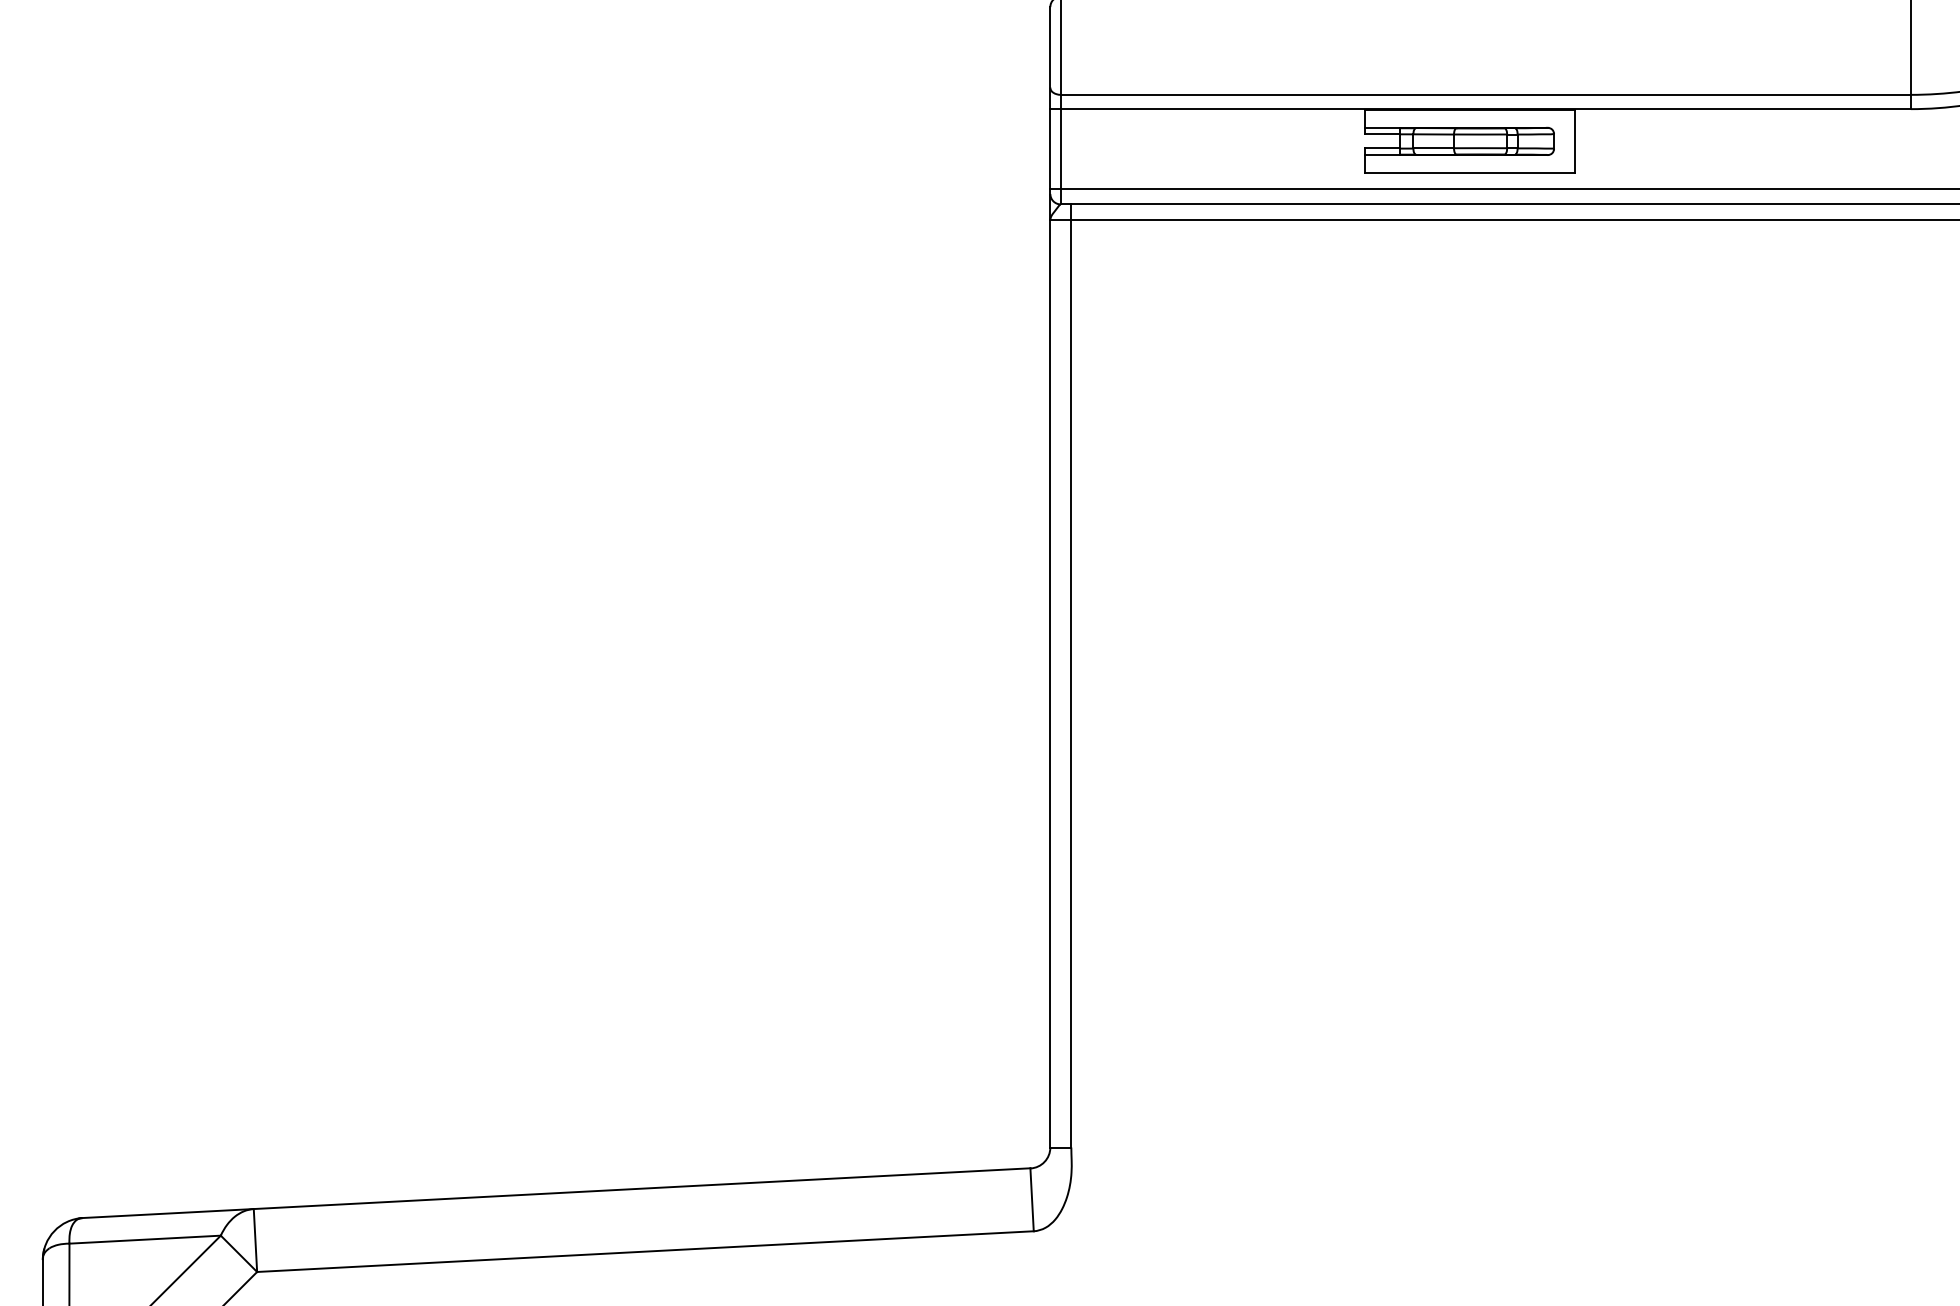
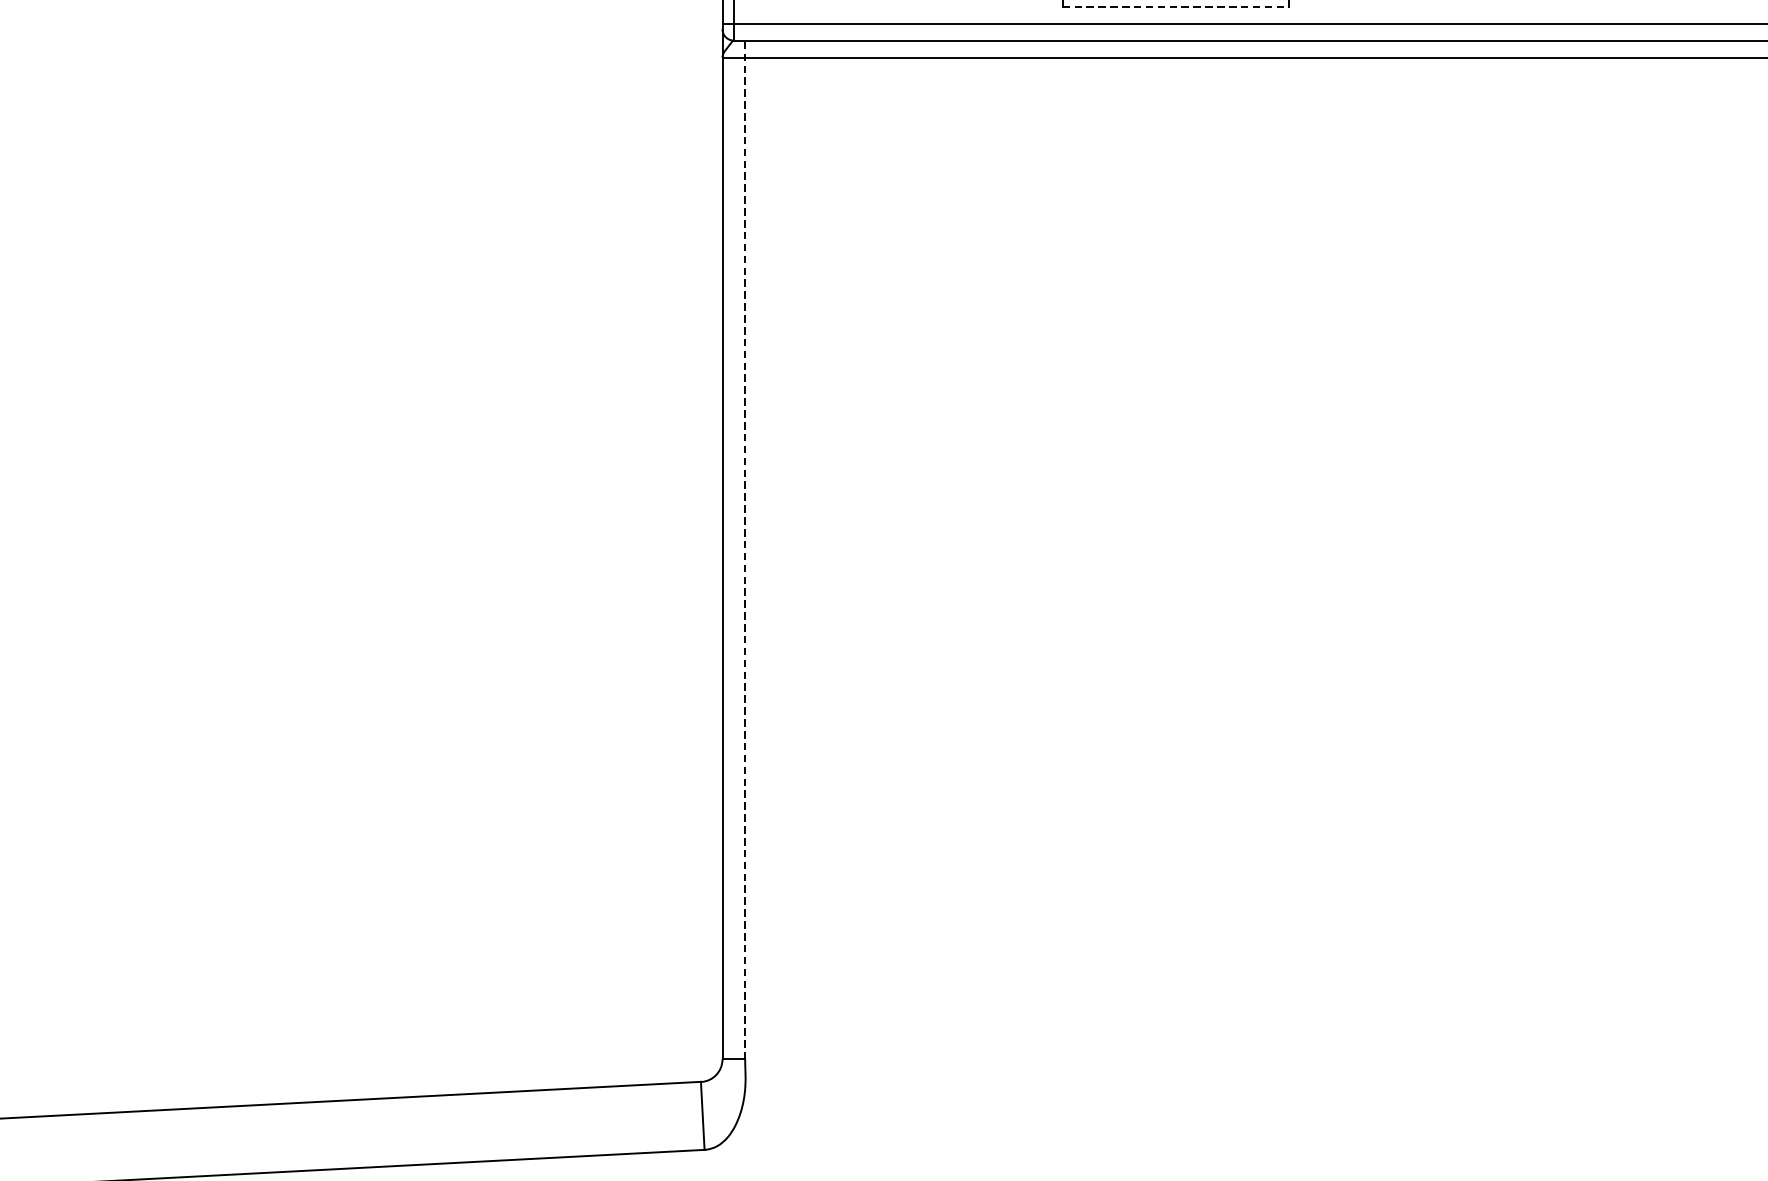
line: (1470, 172) -> (1176, 6), solid -> dashed
line: (1071, 675) -> (745, 549), solid -> dashed

